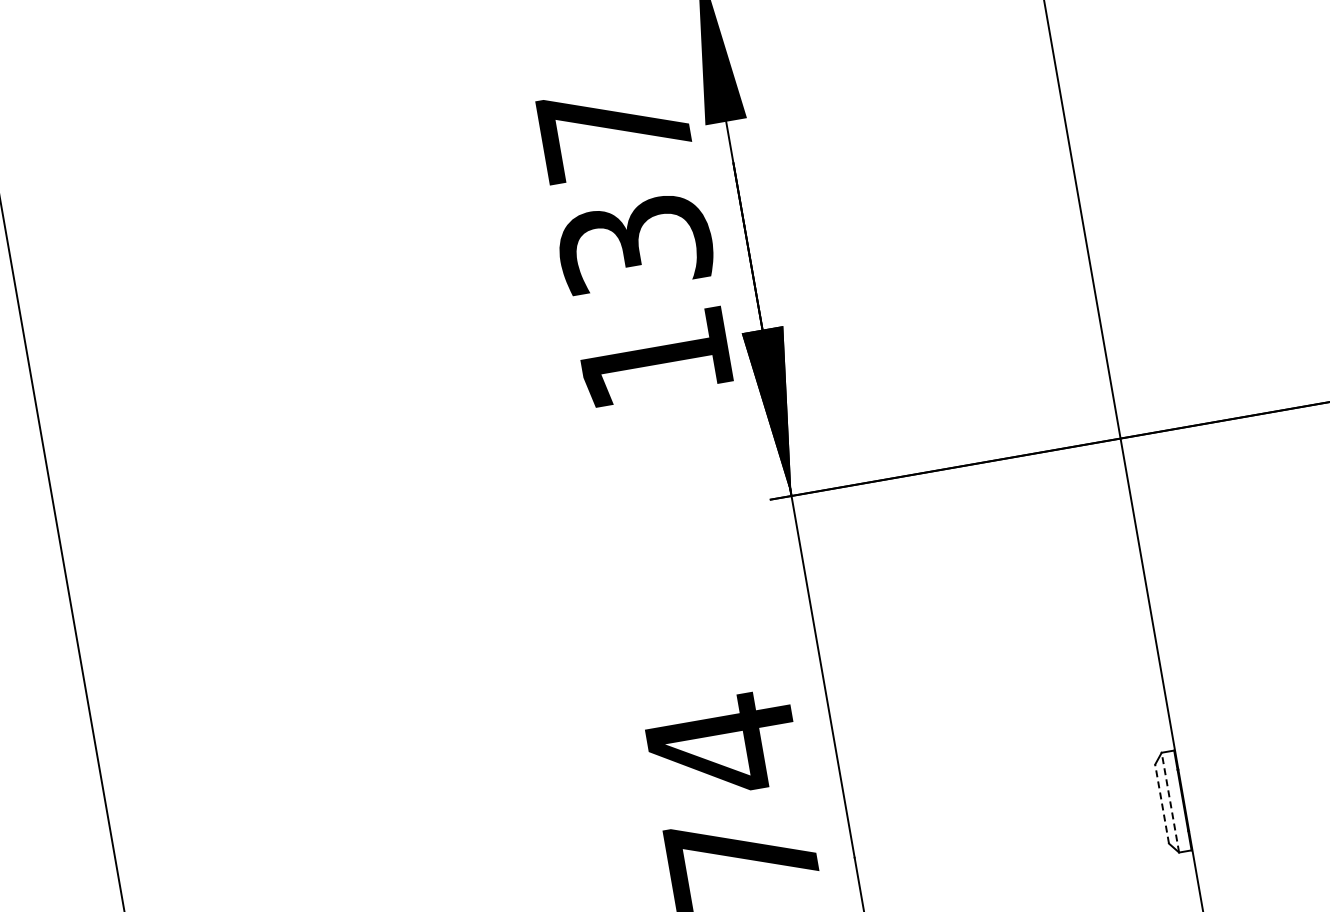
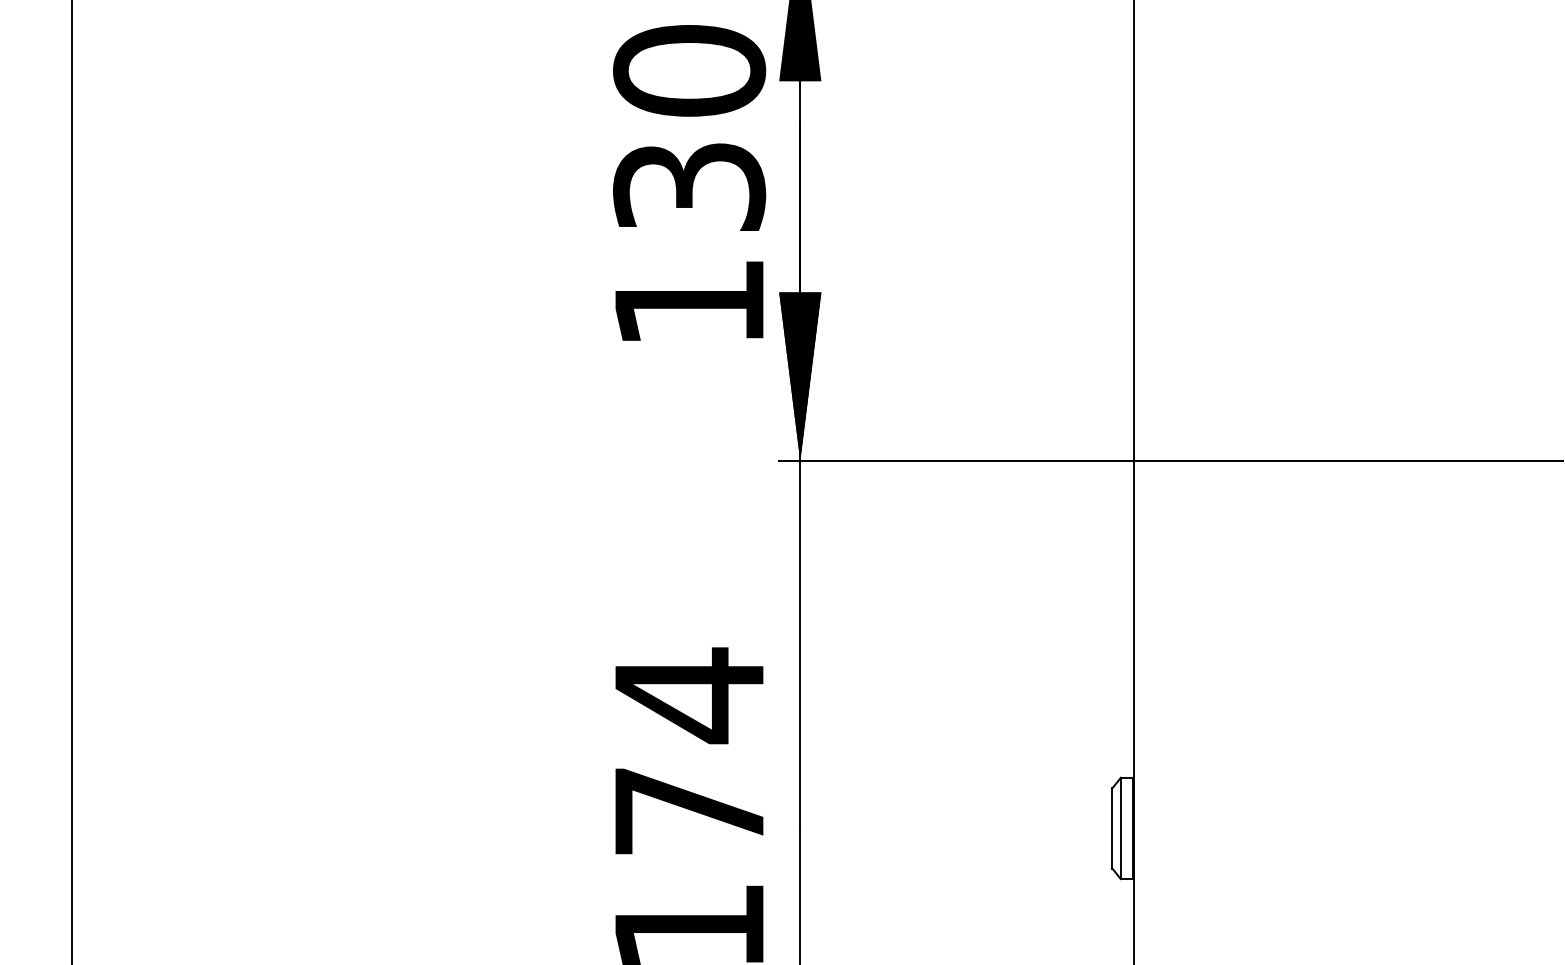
text: (615, 130) -> (689, 70), 137 -> 130
line: (1170, 802) -> (1120, 828), dashed -> solid
line: (1162, 803) -> (1112, 827), dashed -> solid

